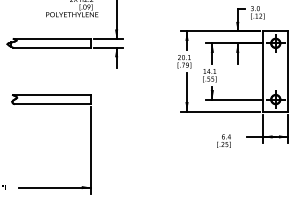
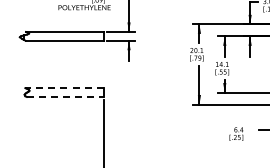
line: (51, 95) -> (63, 88), solid -> dashed
line: (53, 103) -> (65, 96), solid -> dashed

